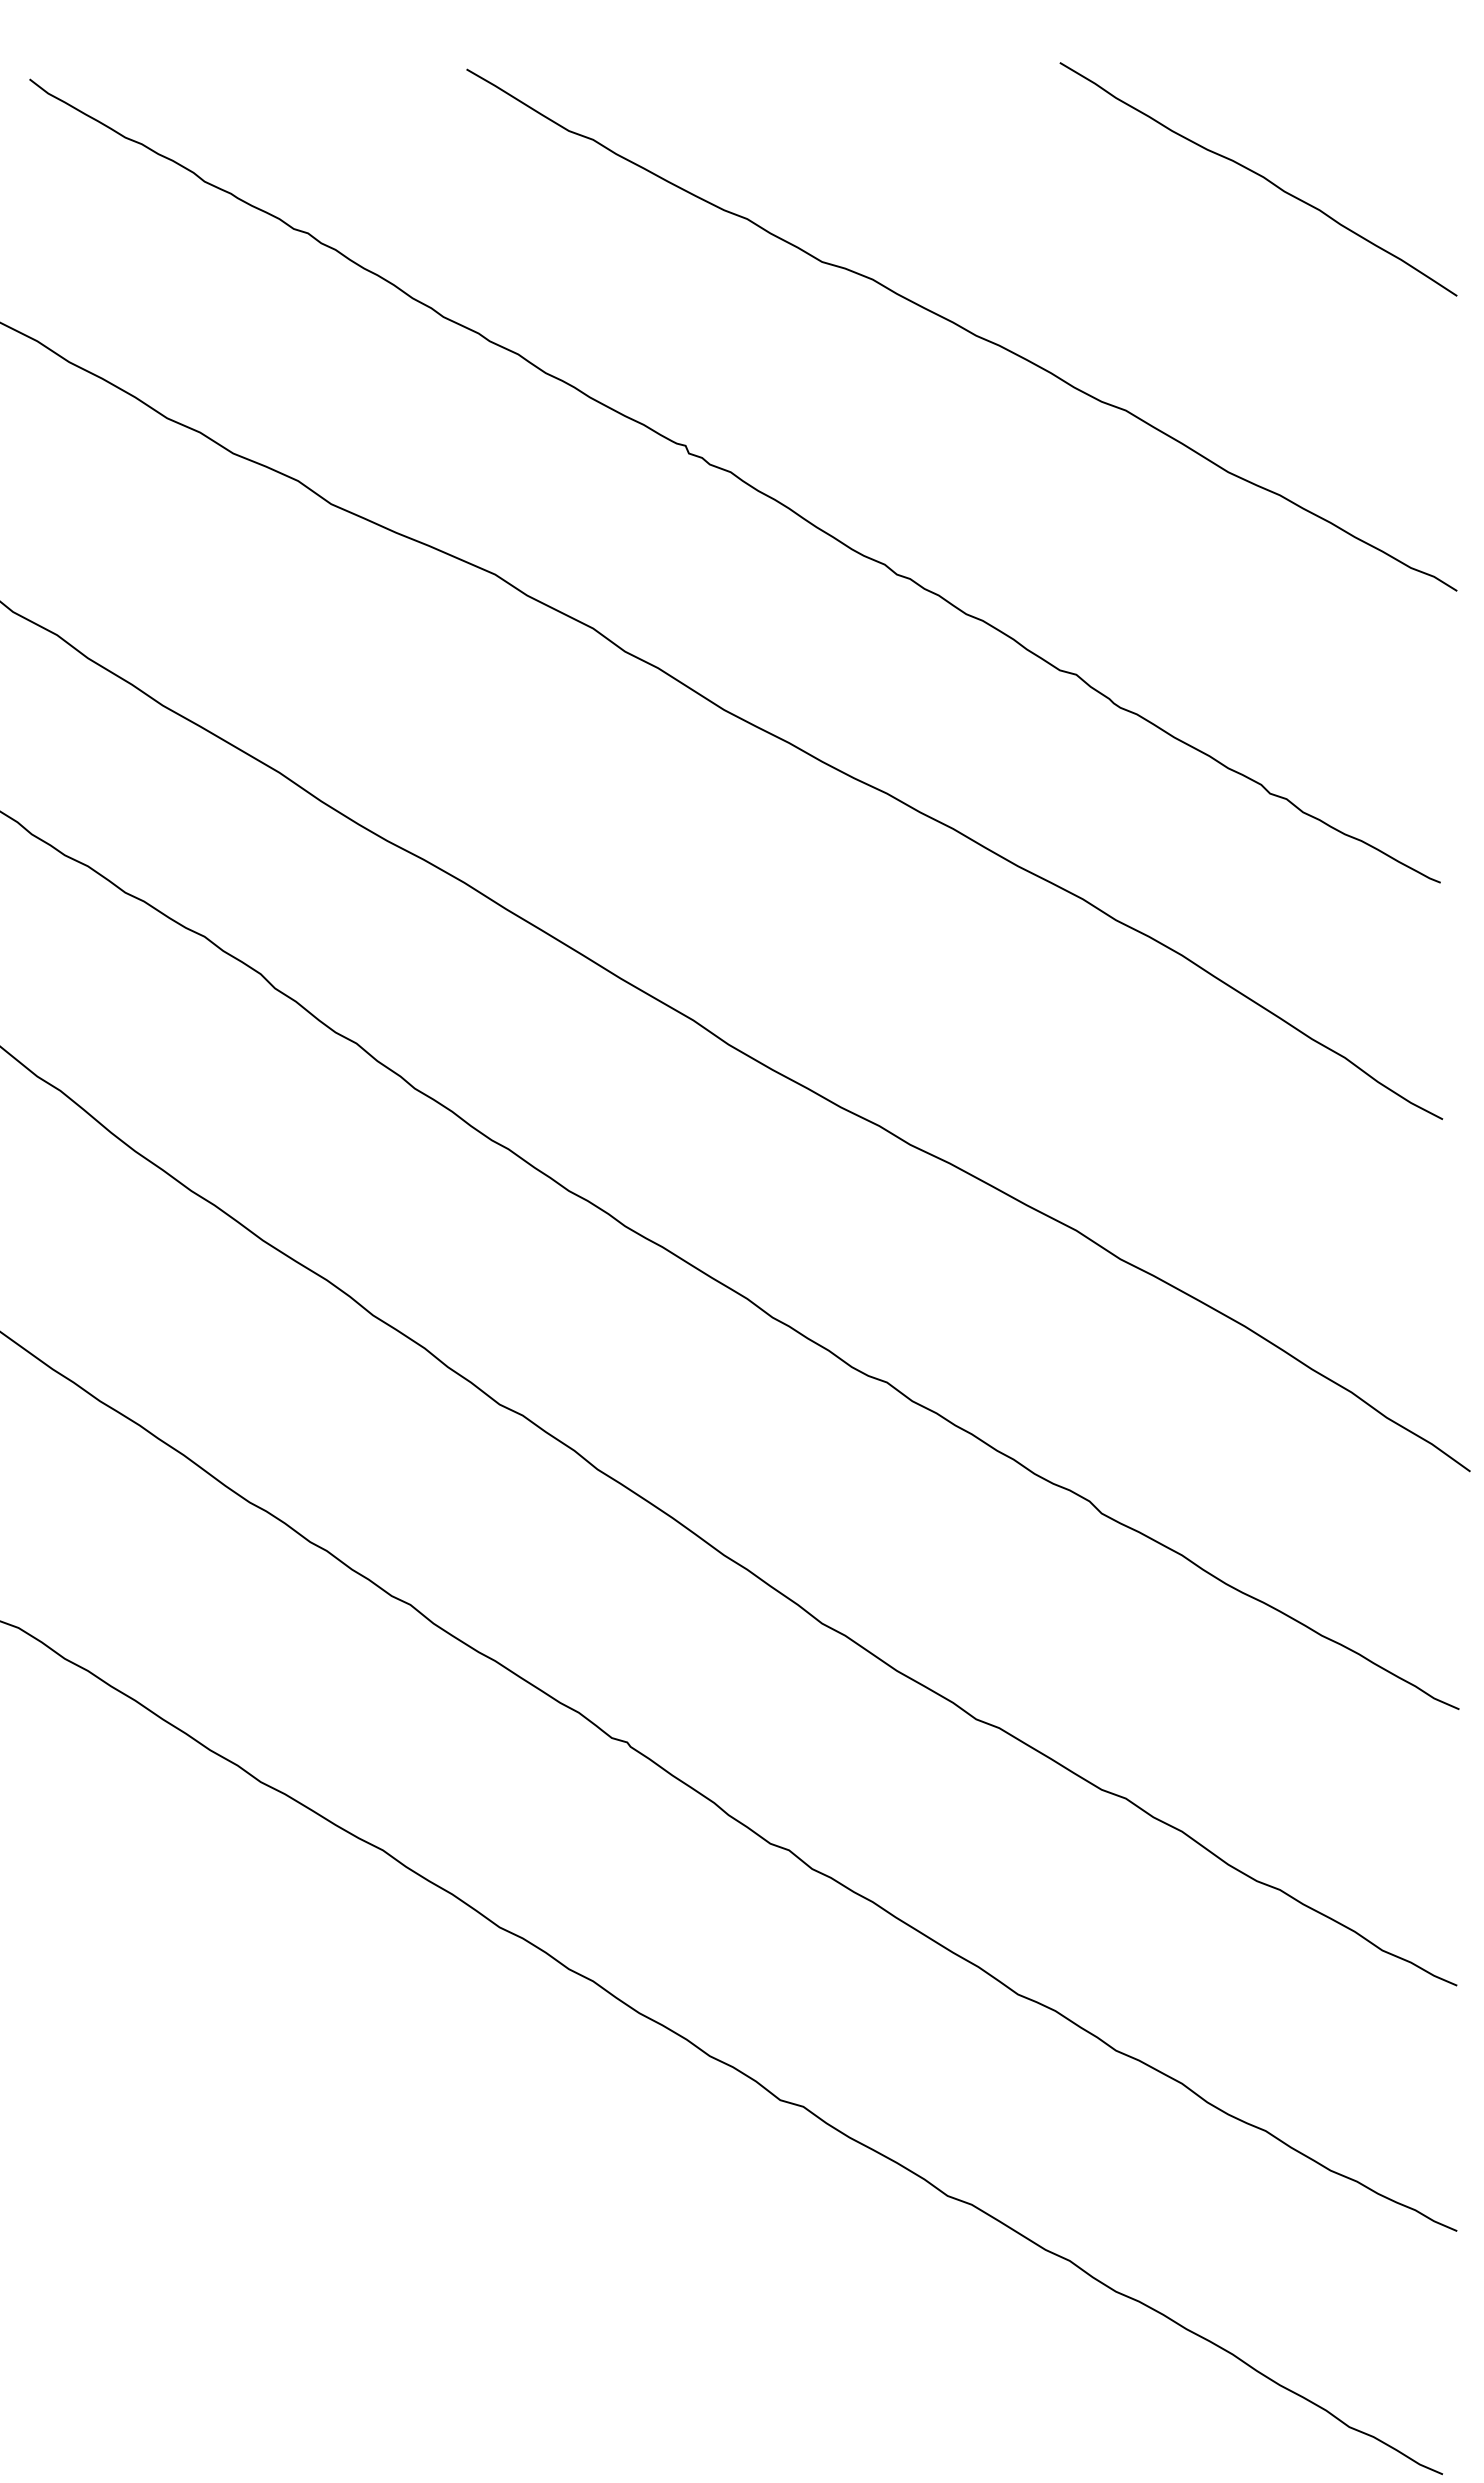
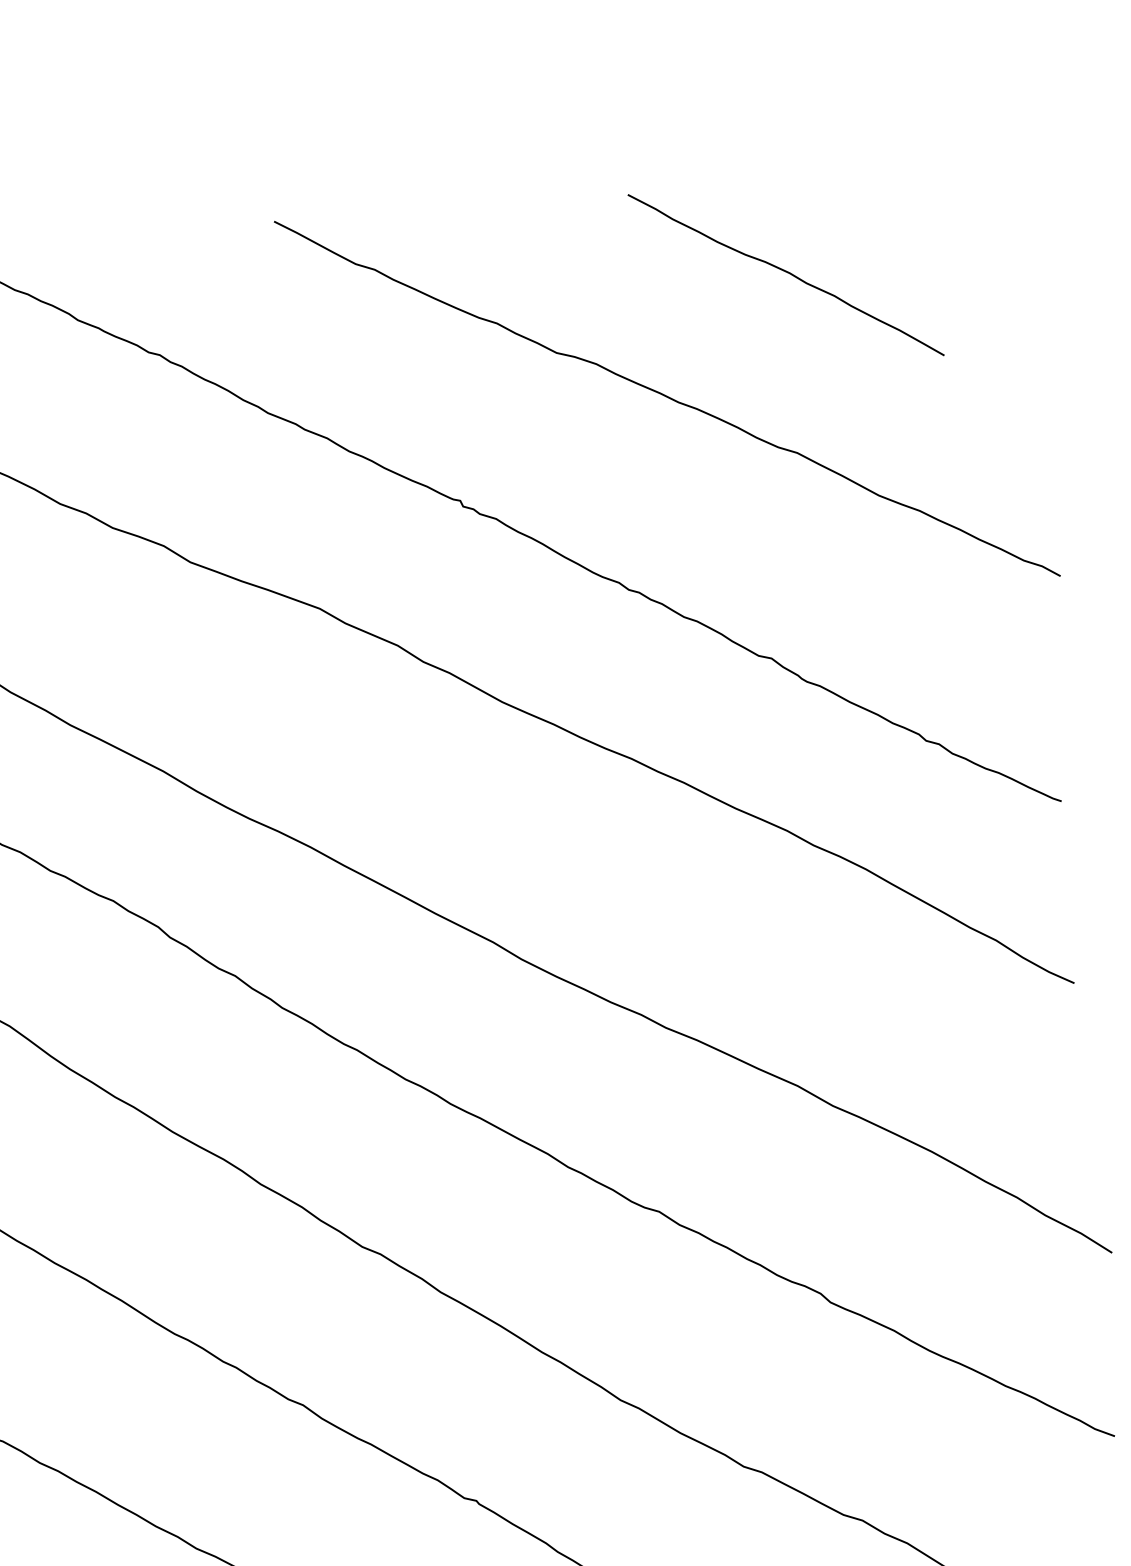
curve: (1259, 176) -> (786, 272), moved

